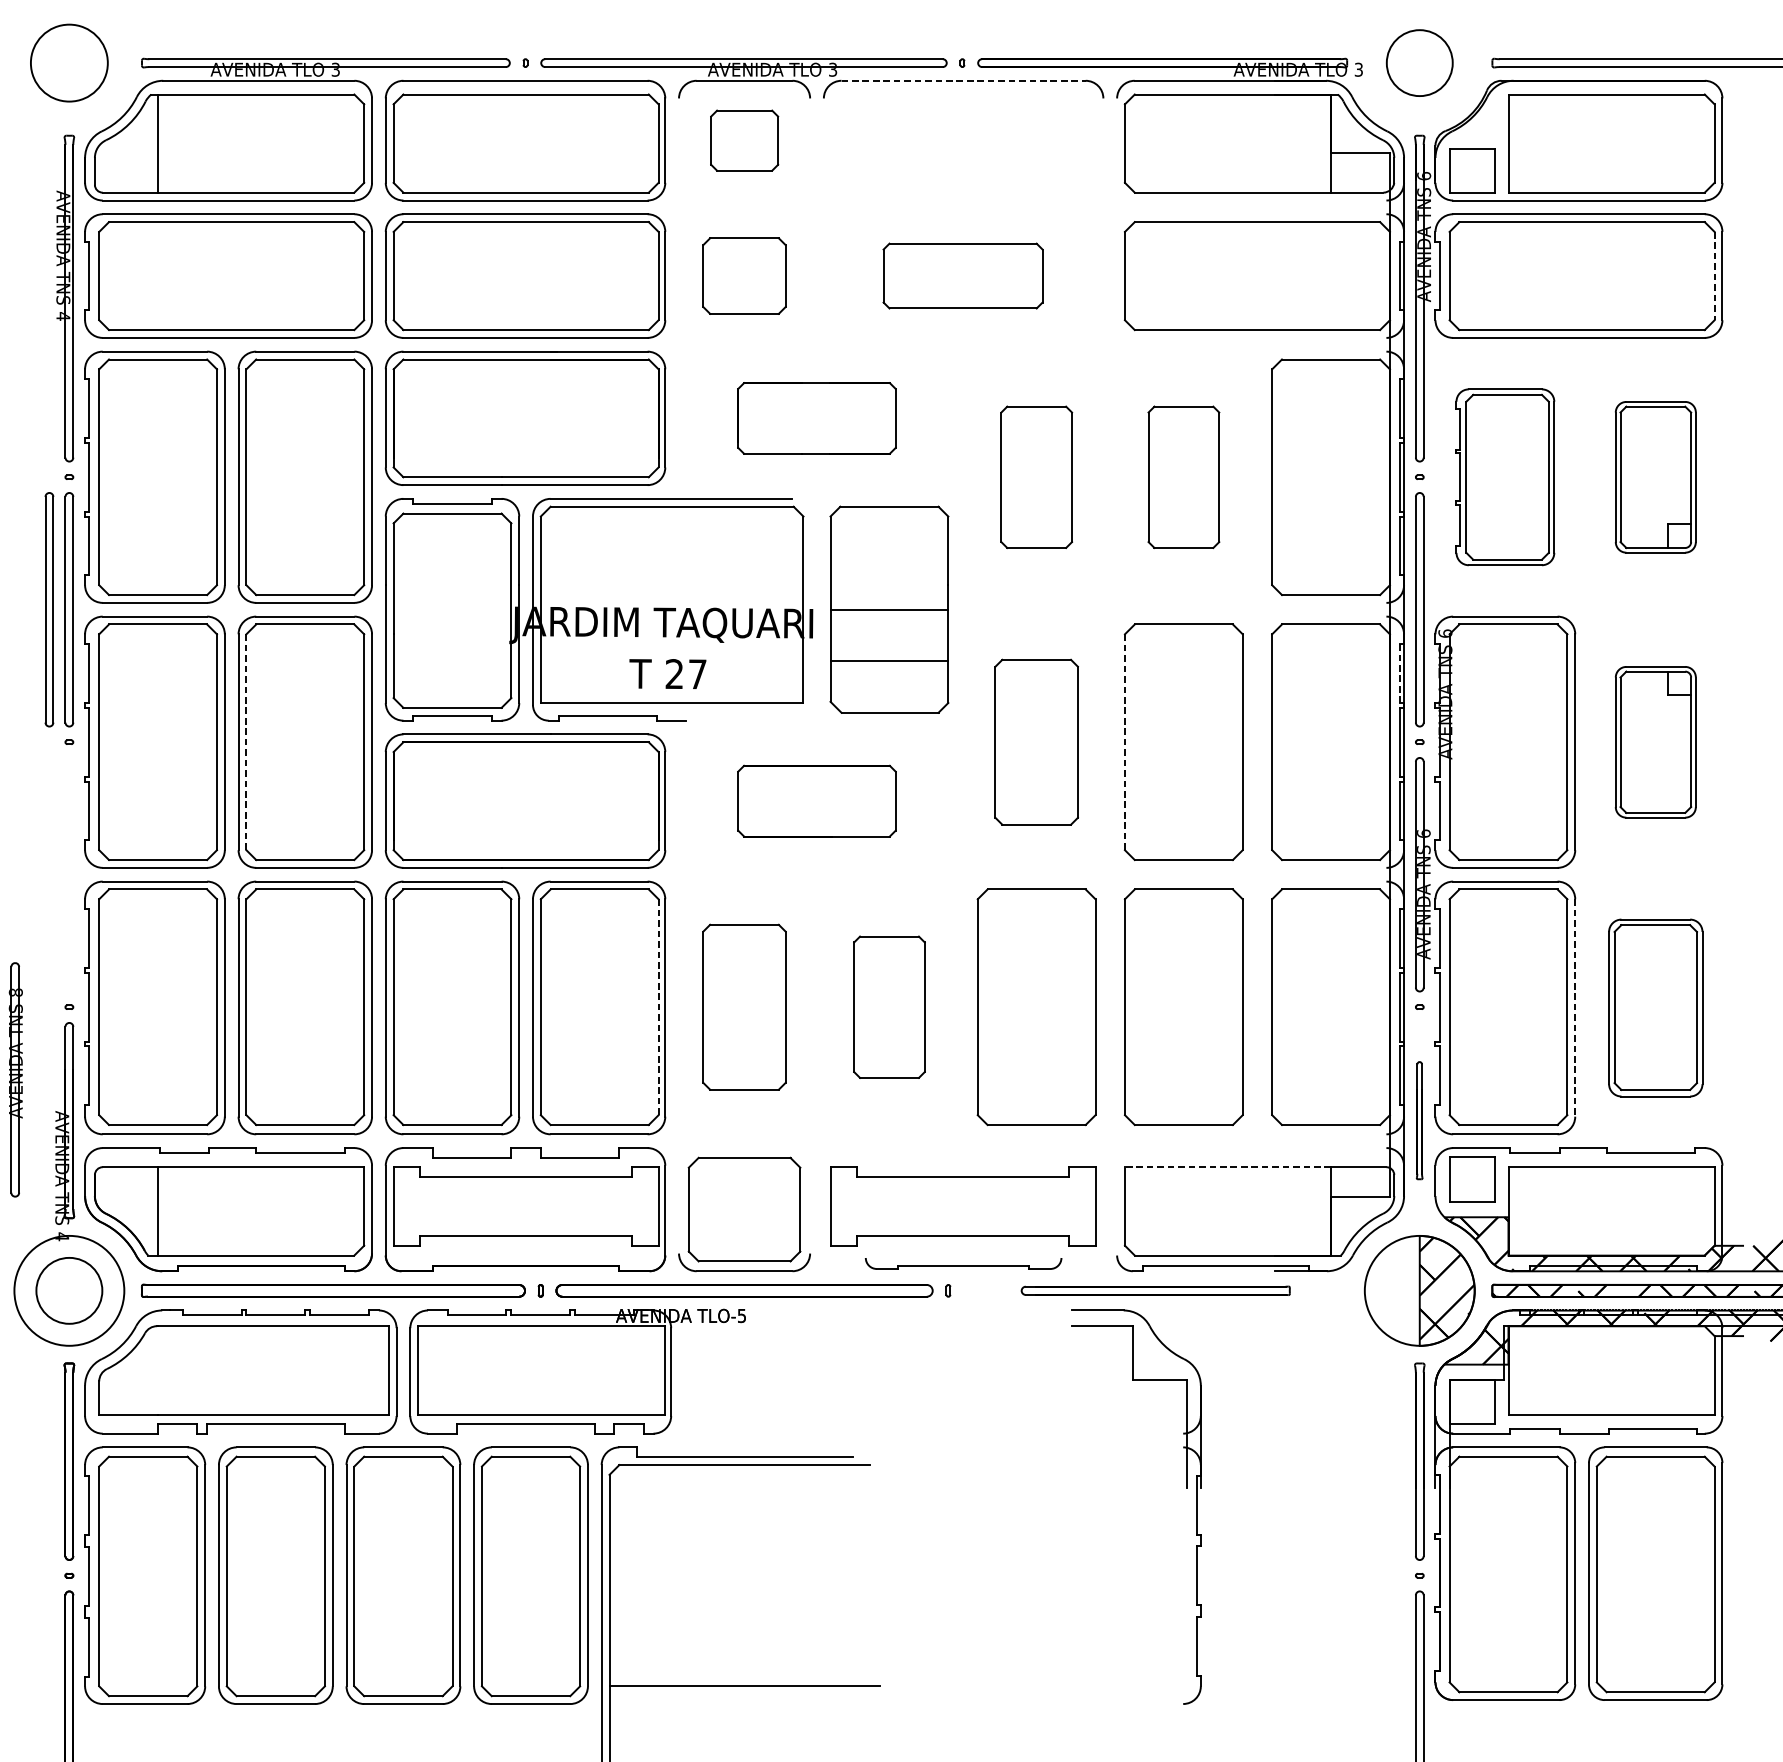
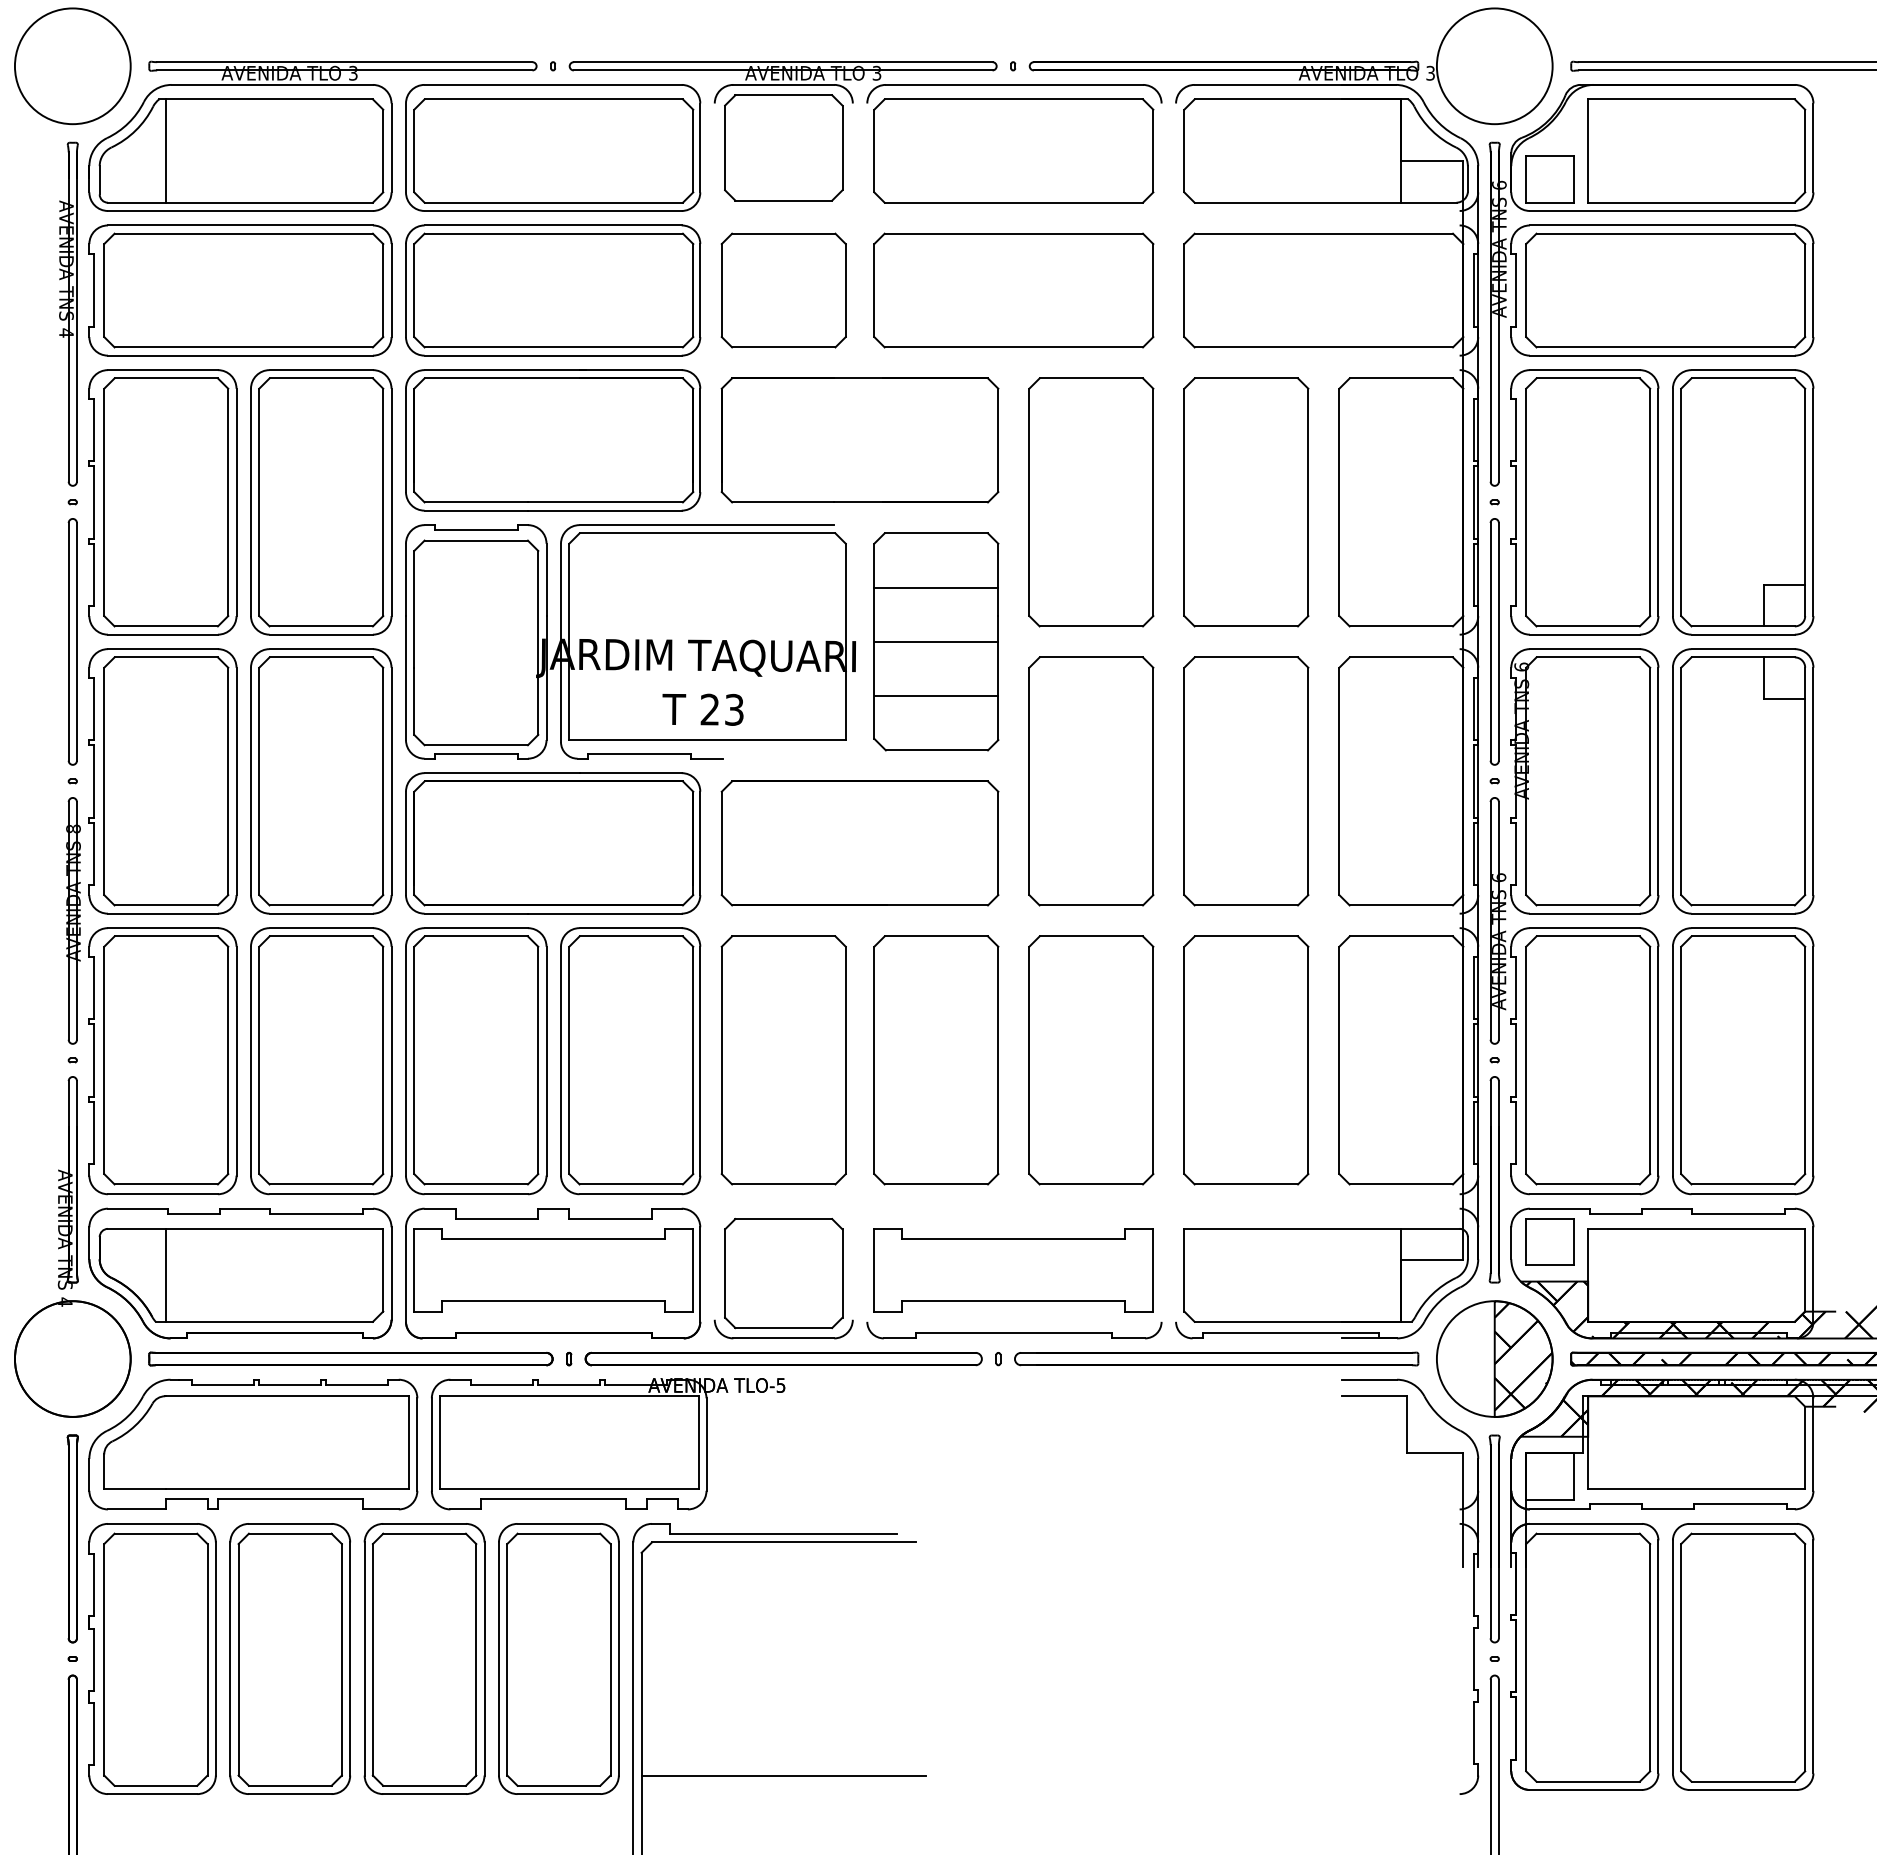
circle: (69, 63) -> (72, 66), size x1.43
circle: (1419, 63) -> (1494, 66), size x1.67
line: (963, 80) -> (1014, 84), dashed -> solid
part: (744, 140) -> (783, 147), size x1.67
part: (962, 143) -> (1013, 150), added
part: (744, 276) -> (783, 290), size x1.43
part: (962, 276) -> (1013, 290), size x1.67
line: (1714, 276) -> (1805, 290), dashed -> solid
part: (816, 418) -> (859, 440), size x1.67
part: (1036, 477) -> (1091, 502), size x1.67
part: (1184, 477) -> (1246, 502), size x1.67
part: (1505, 477) -> (1584, 502), size x1.43
part: (1656, 477) -> (1743, 502), size x1.67
line: (889, 558) -> (936, 587), added
part: (49, 609) -> (51, 641), removed
text: (697, 673) -> (734, 709), 27 -> 23
line: (1399, 673) -> (1473, 709), dashed -> solid
line: (246, 742) -> (259, 781), dashed -> solid
part: (1036, 742) -> (1091, 781), size x1.43
line: (1125, 742) -> (1184, 781), dashed -> solid
part: (1656, 742) -> (1743, 781), size x1.67
part: (816, 801) -> (859, 843), size x1.67
line: (658, 1007) -> (693, 1060), dashed -> solid
part: (744, 1007) -> (783, 1060), size x1.43
part: (889, 1007) -> (936, 1060), size x1.67
line: (1575, 1008) -> (1658, 1061), dashed -> solid
part: (1656, 1008) -> (1743, 1061), size x1.43
part: (15, 1079) -> (73, 920), moved
part: (1419, 1120) -> (1494, 1179), size x1.67
line: (1227, 1166) -> (1292, 1228), dashed -> solid
part: (963, 1263) -> (1014, 1330), size x1.43
circle: (69, 1290) -> (72, 1358), size x1.67
part: (1155, 1290) -> (1216, 1358), size x1.43
part: (1185, 1488) -> (1462, 1567), moved

